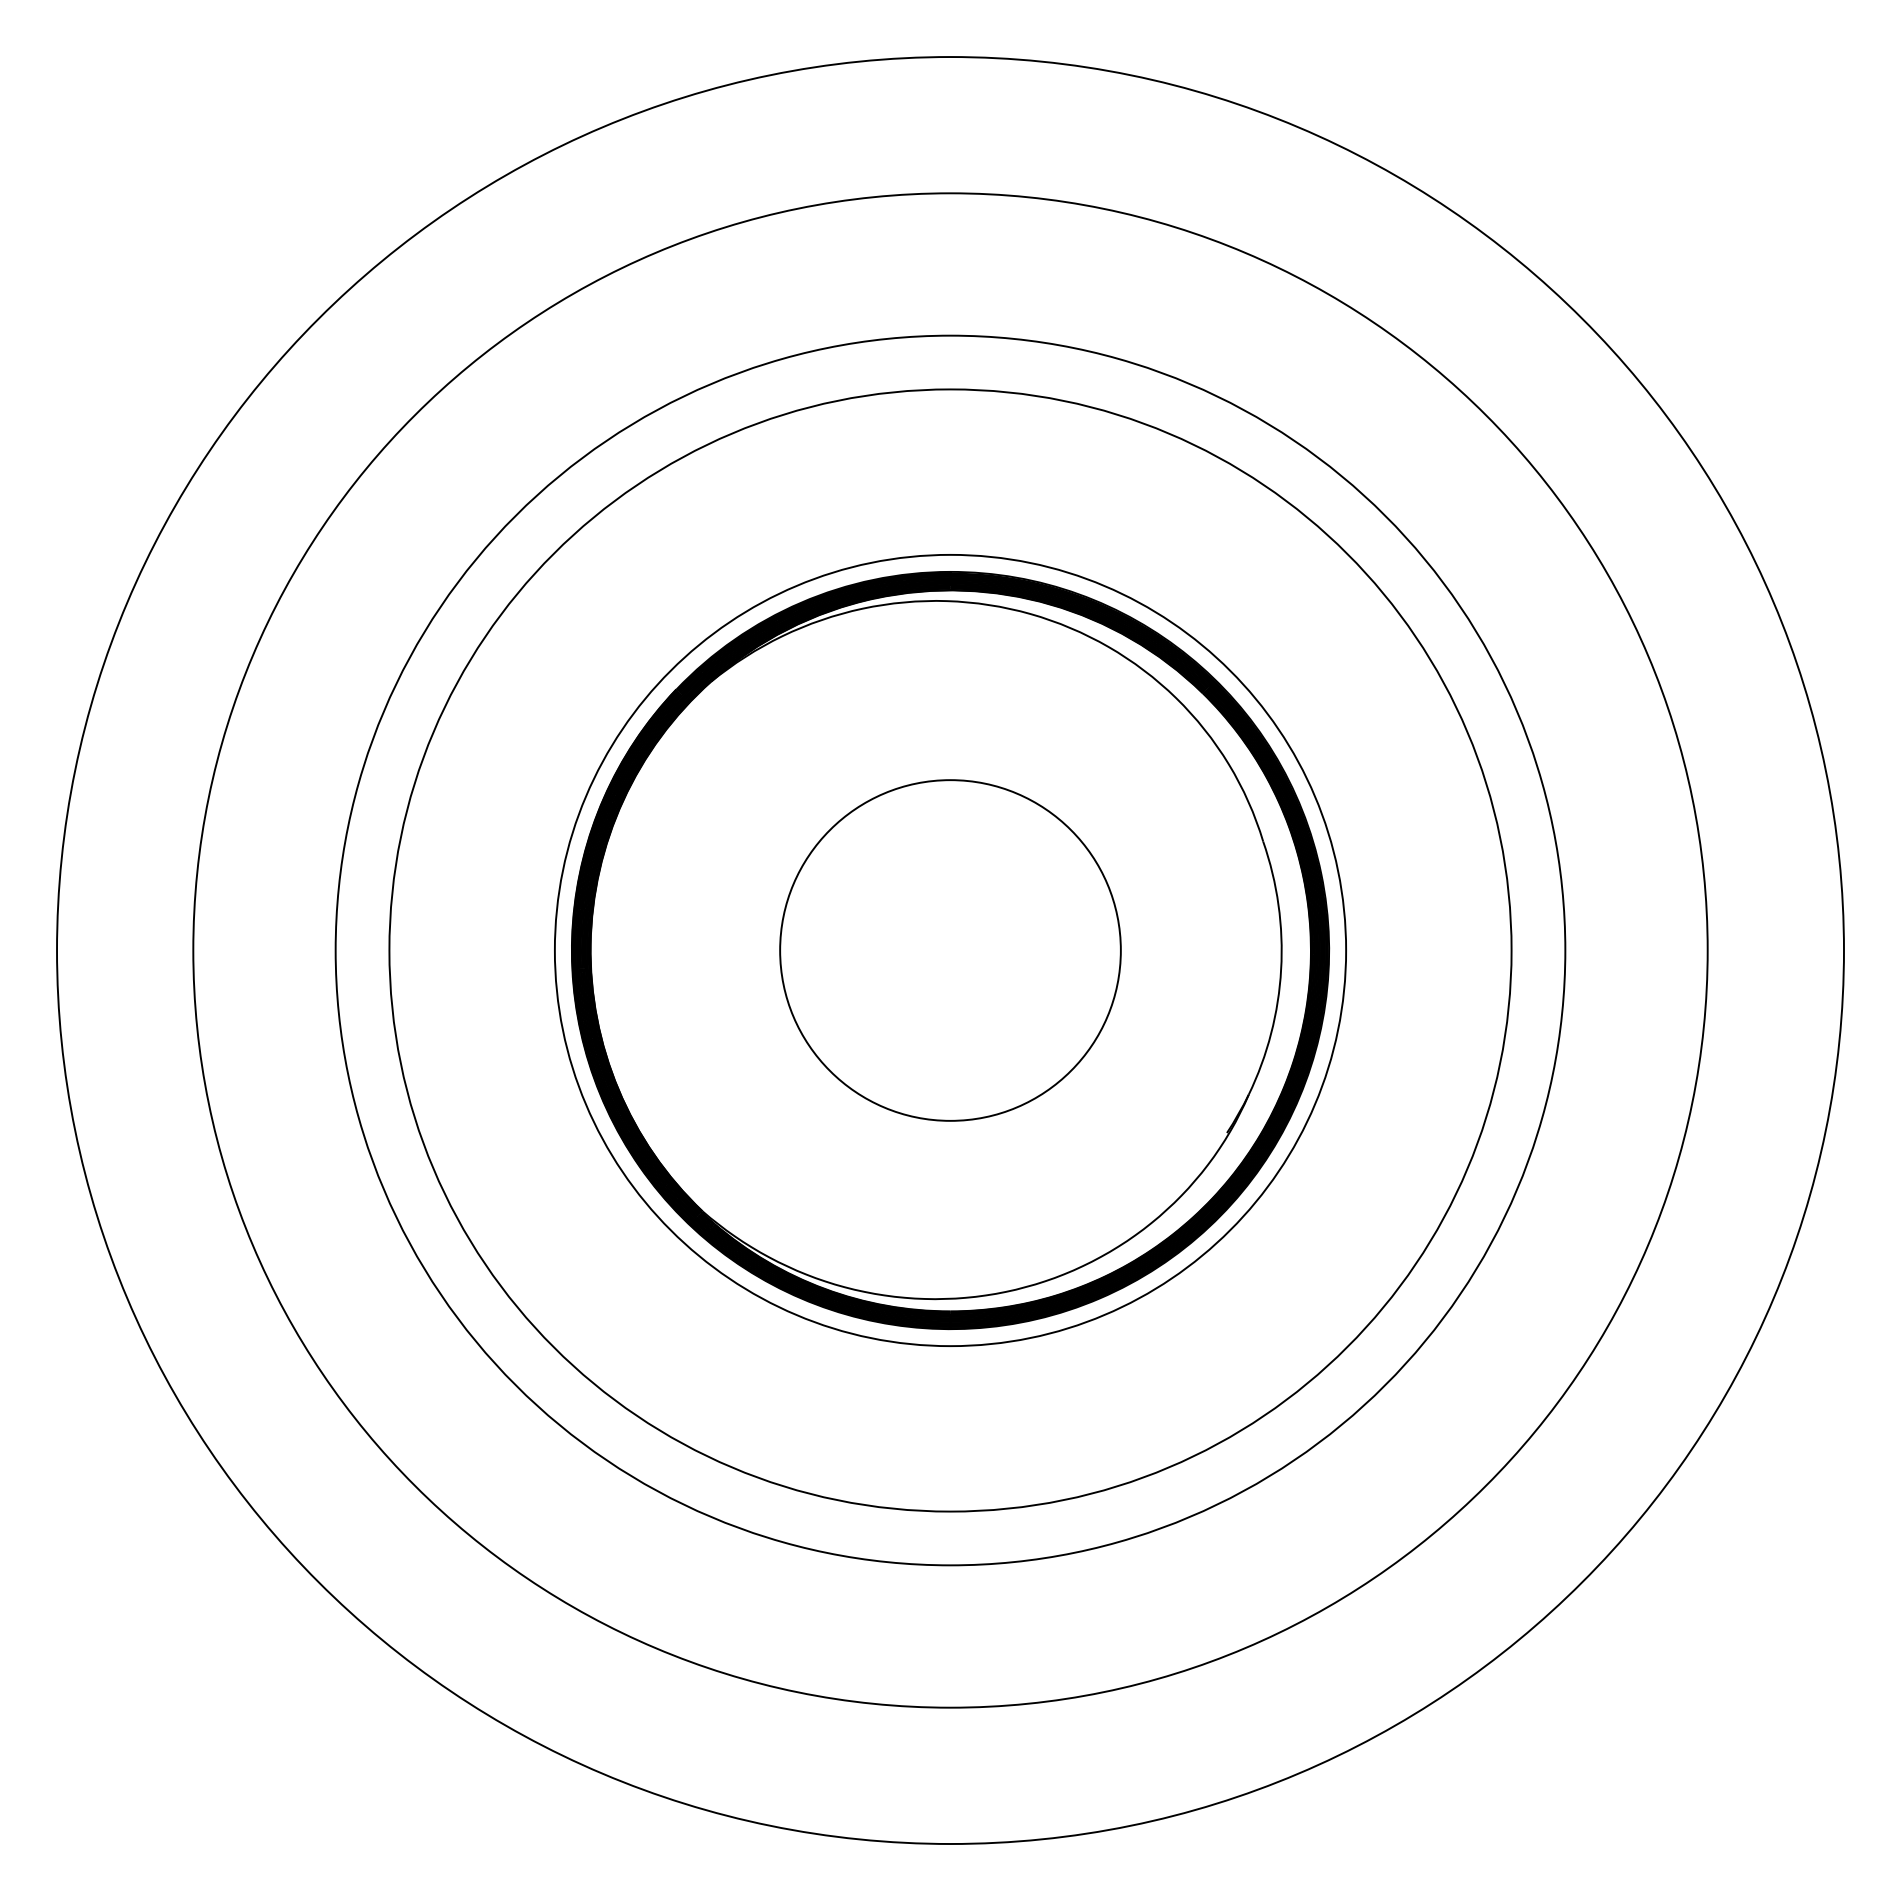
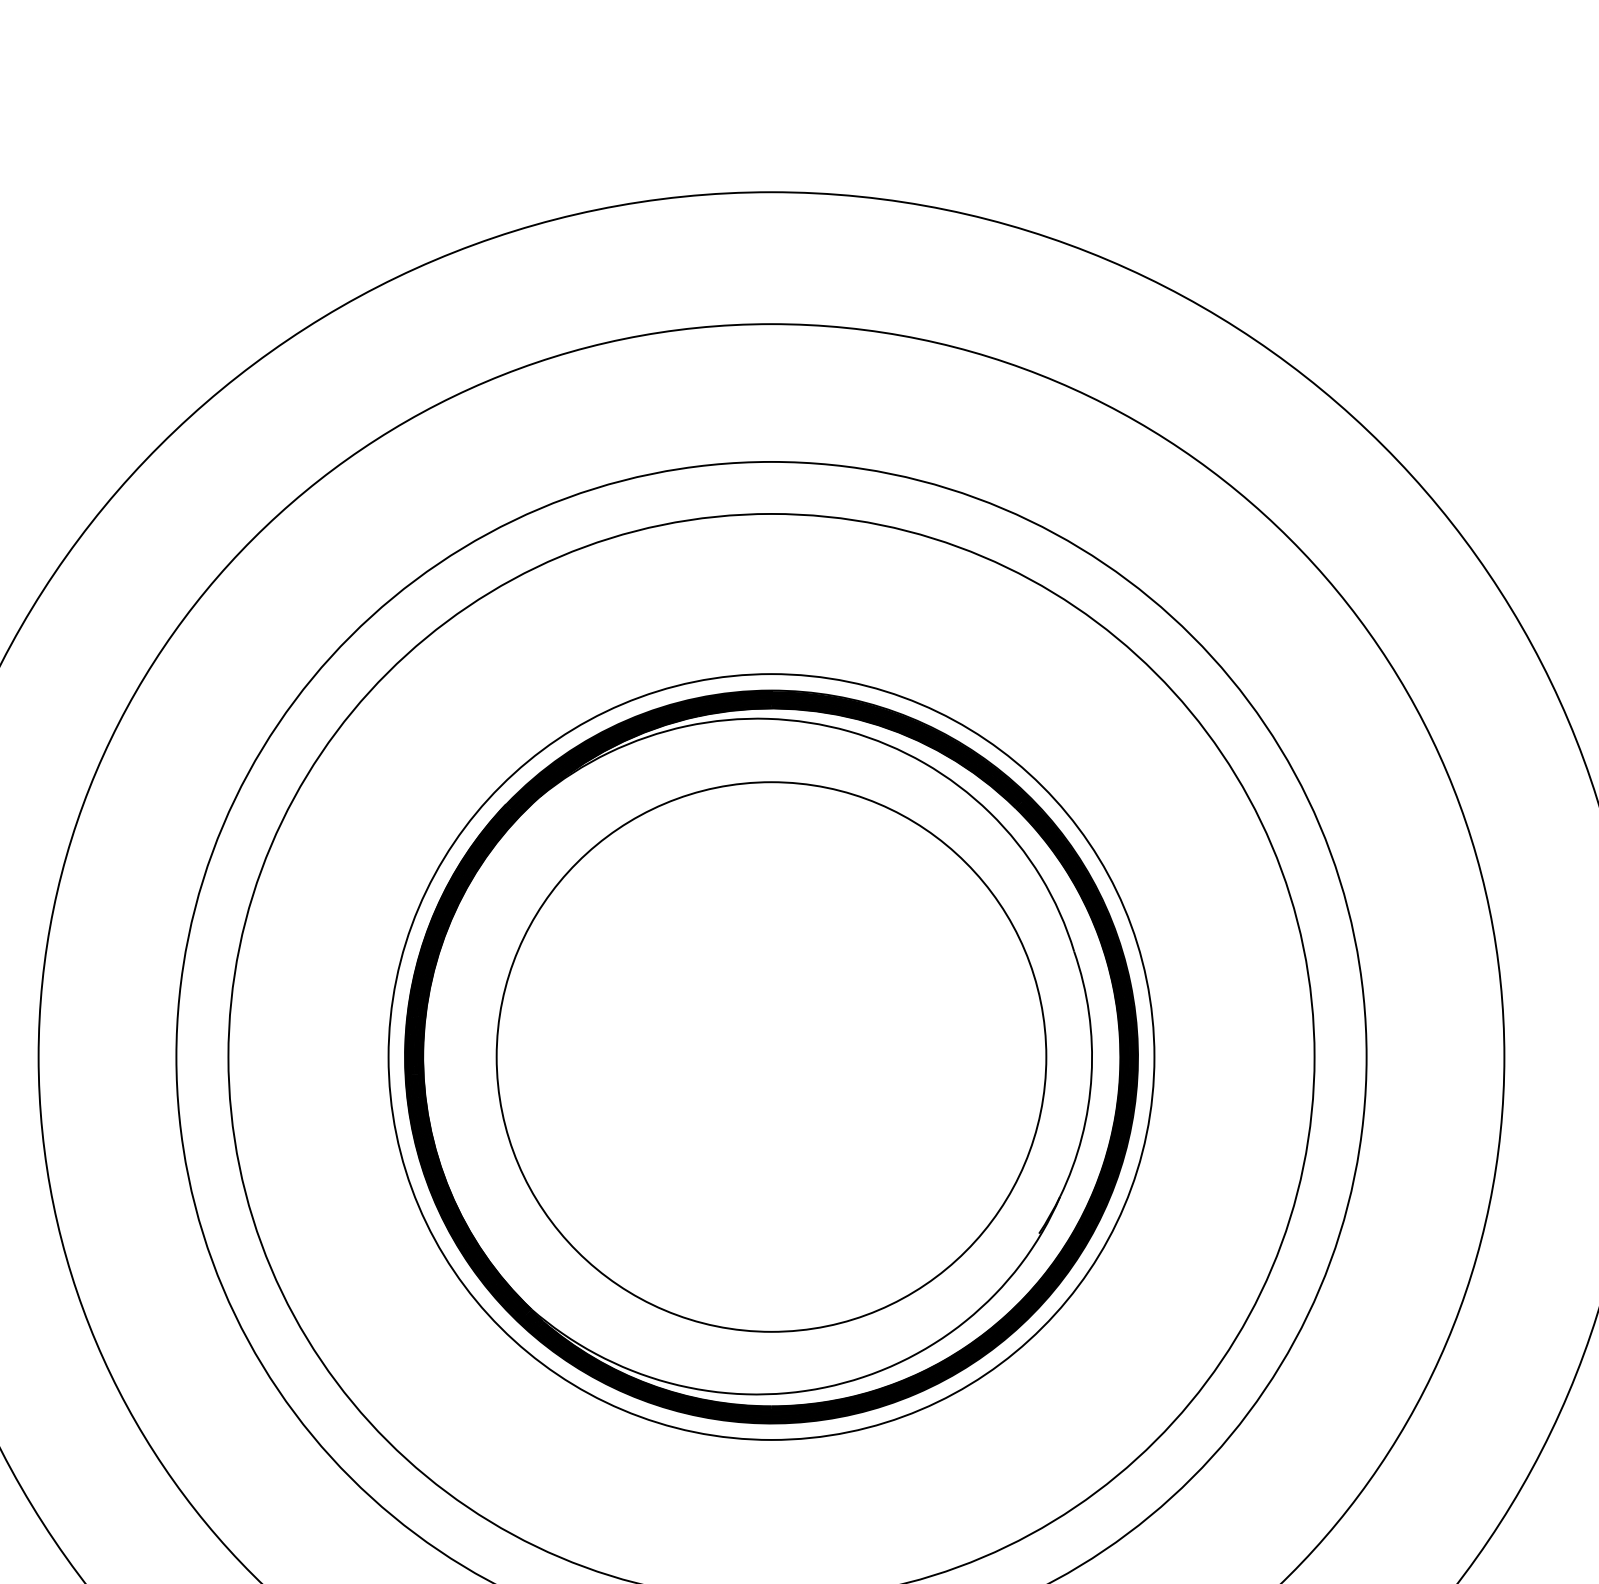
circle: (950, 950) -> (771, 1057), size x1.67

